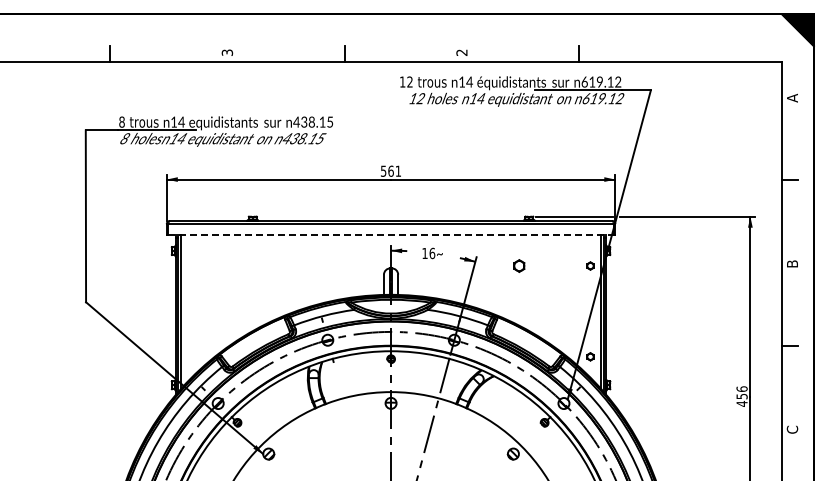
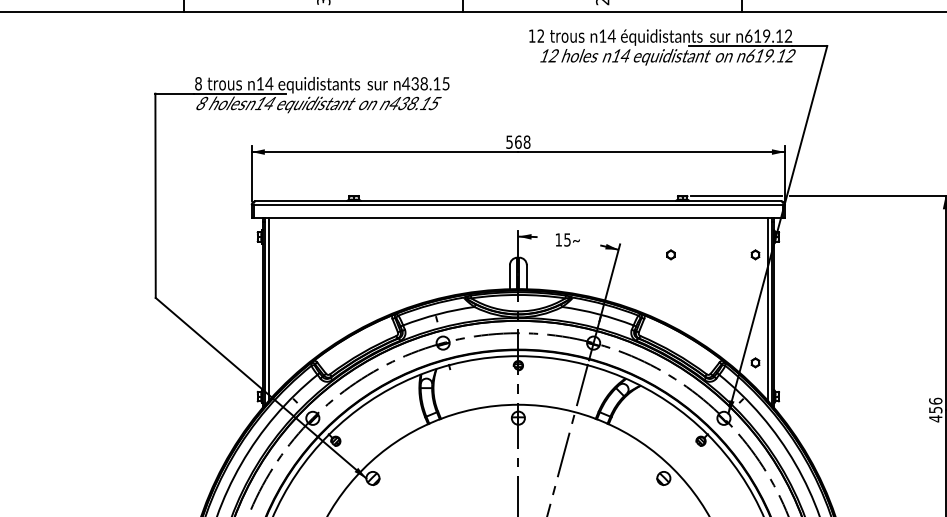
text: (398, 170) -> (527, 141), 561 -> 568
line: (391, 235) -> (518, 218), dashed -> solid
text: (432, 253) -> (567, 239), 16 -> 15
part: (519, 265) -> (671, 254), size x0.62

